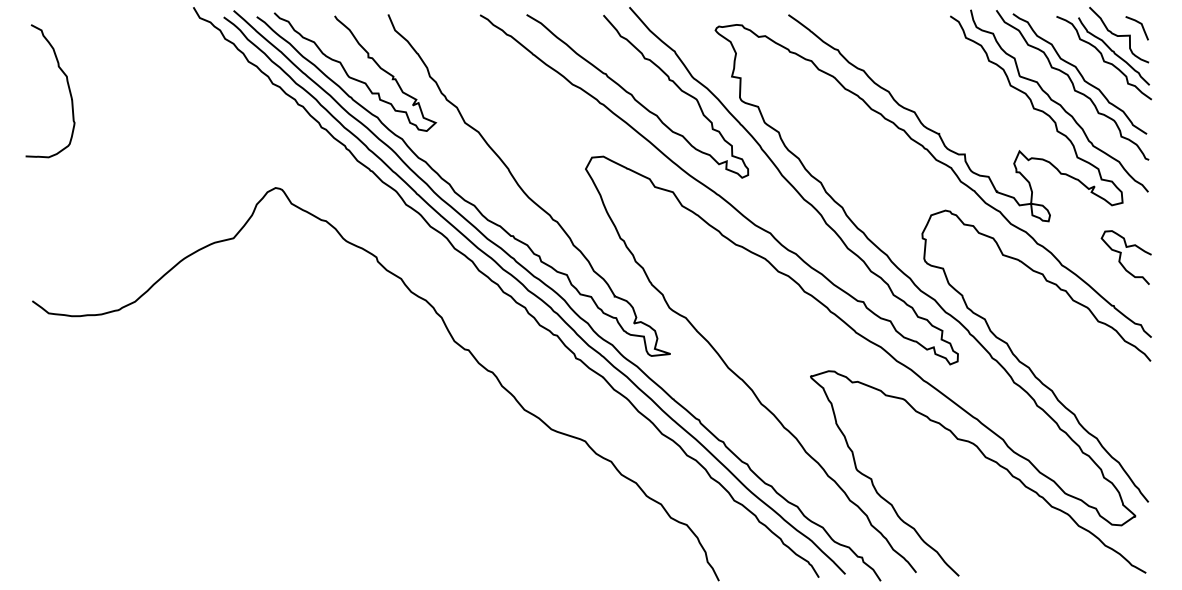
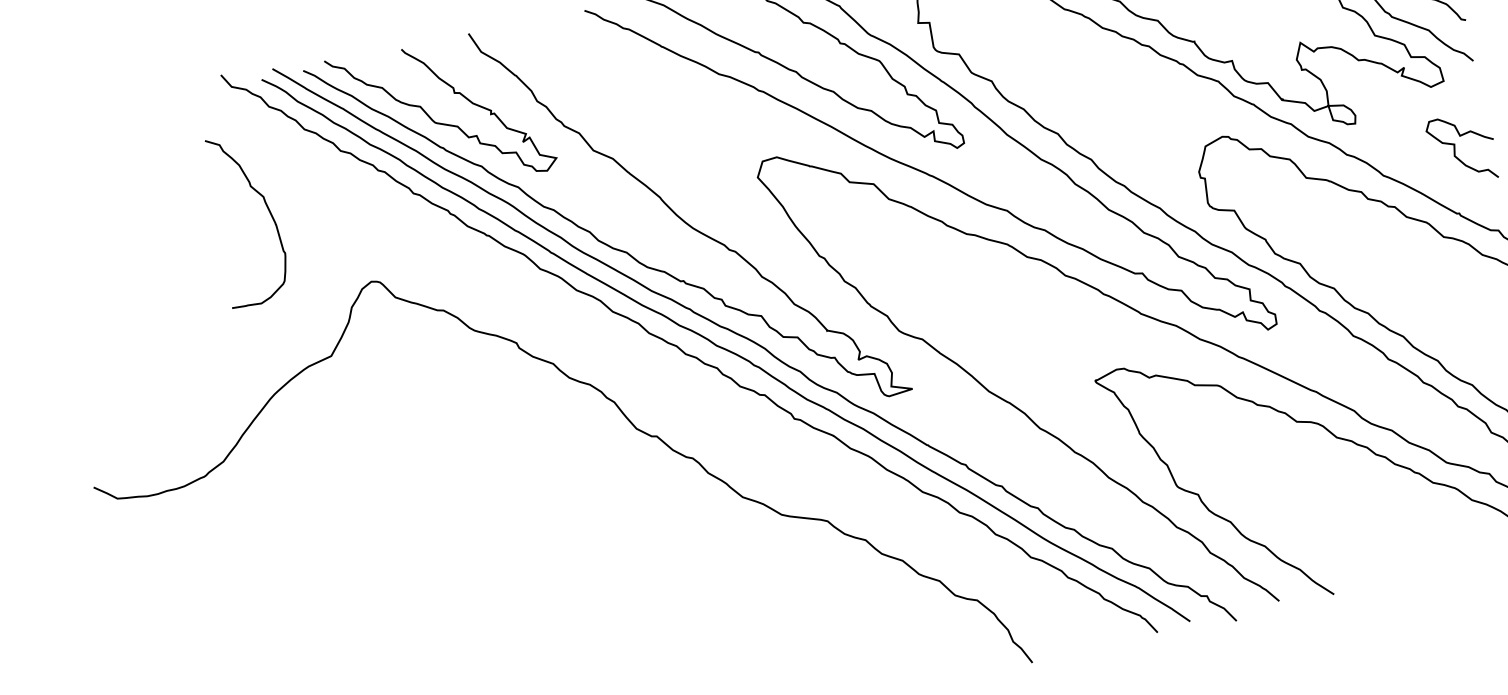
curve: (67, 86) -> (266, 209), moved

